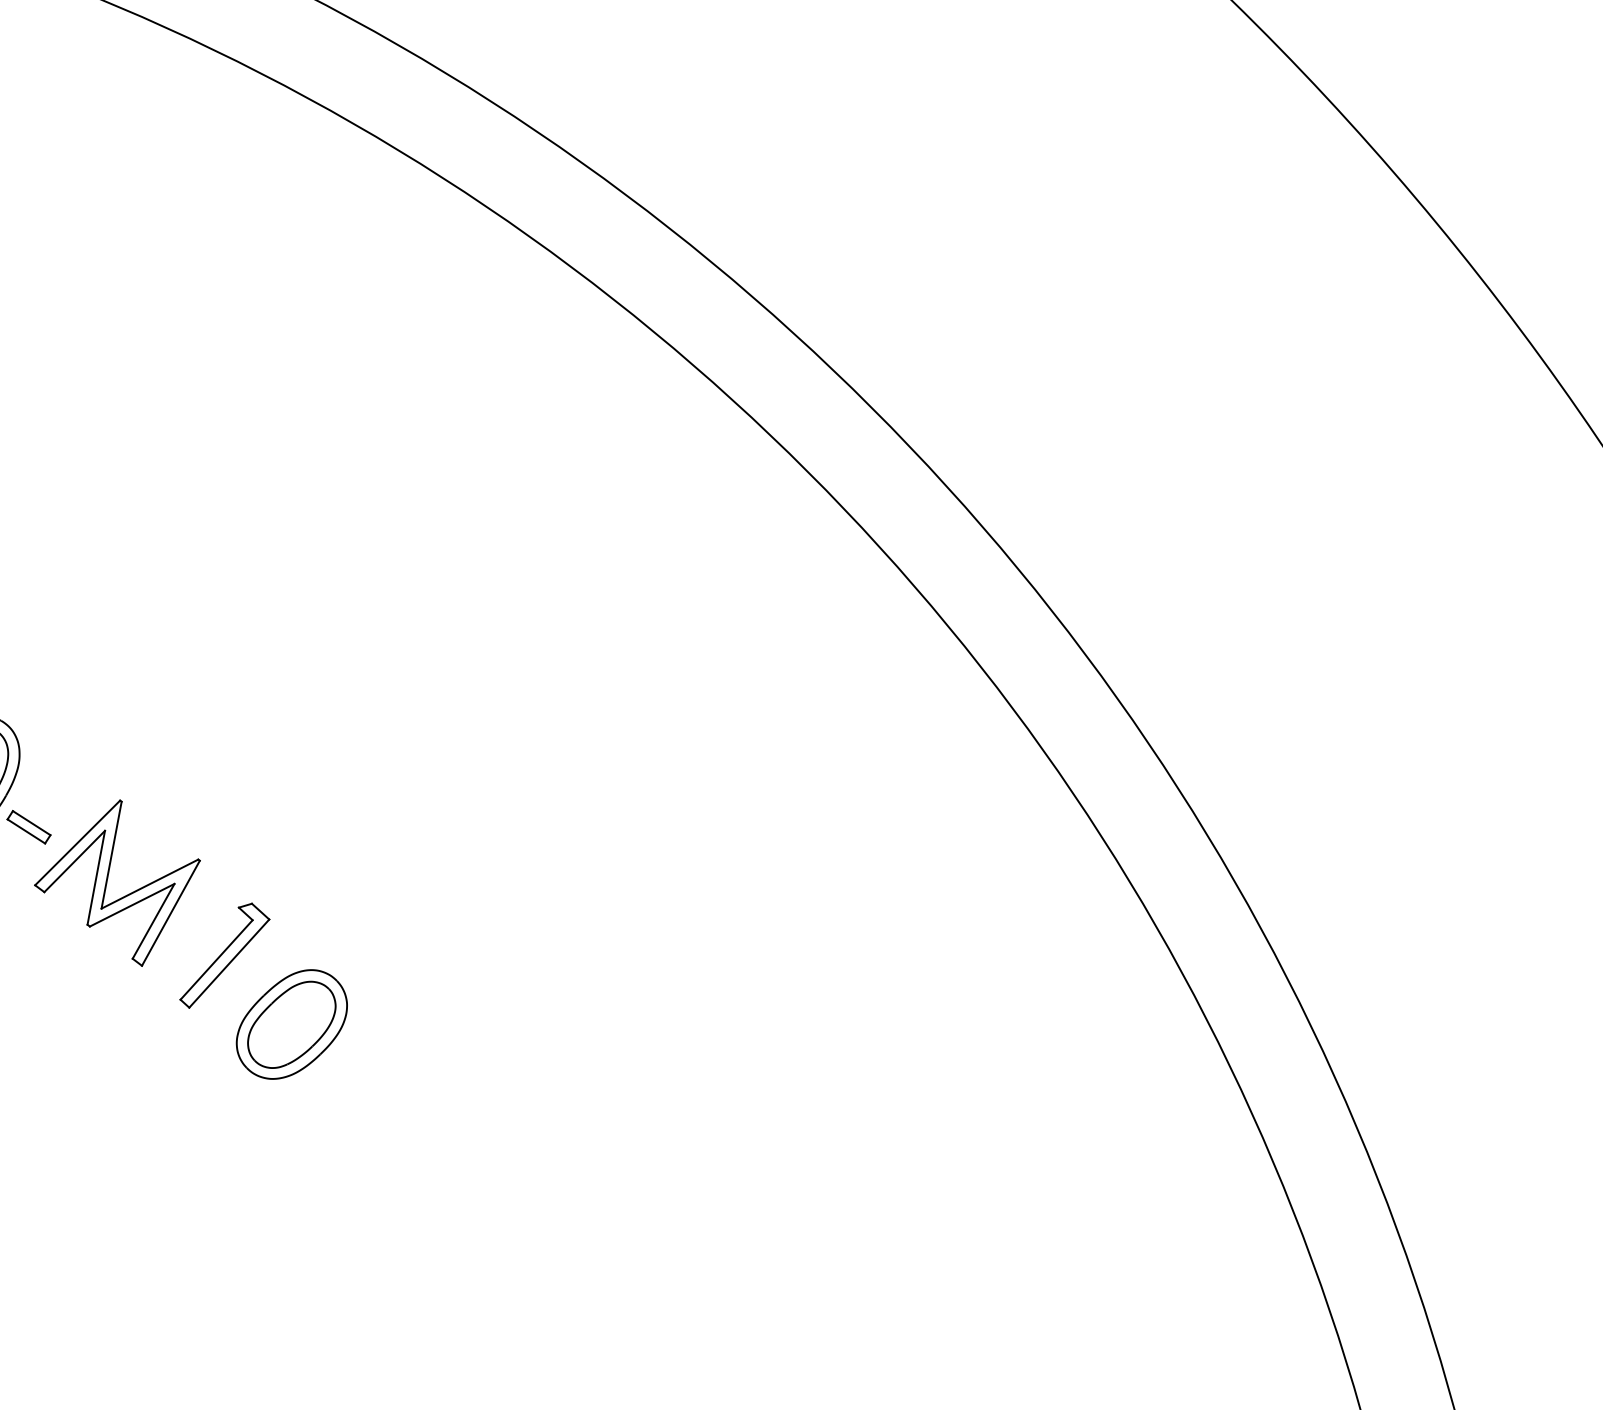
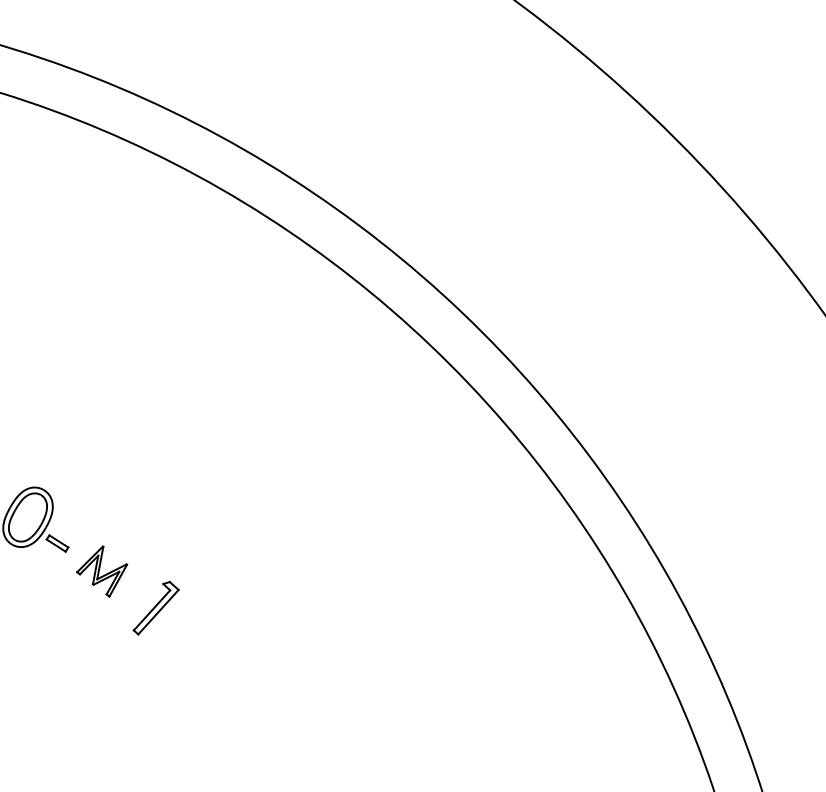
part: (116, 882) -> (101, 571), size x0.6
part: (290, 1023) -> (189, 642), removed

